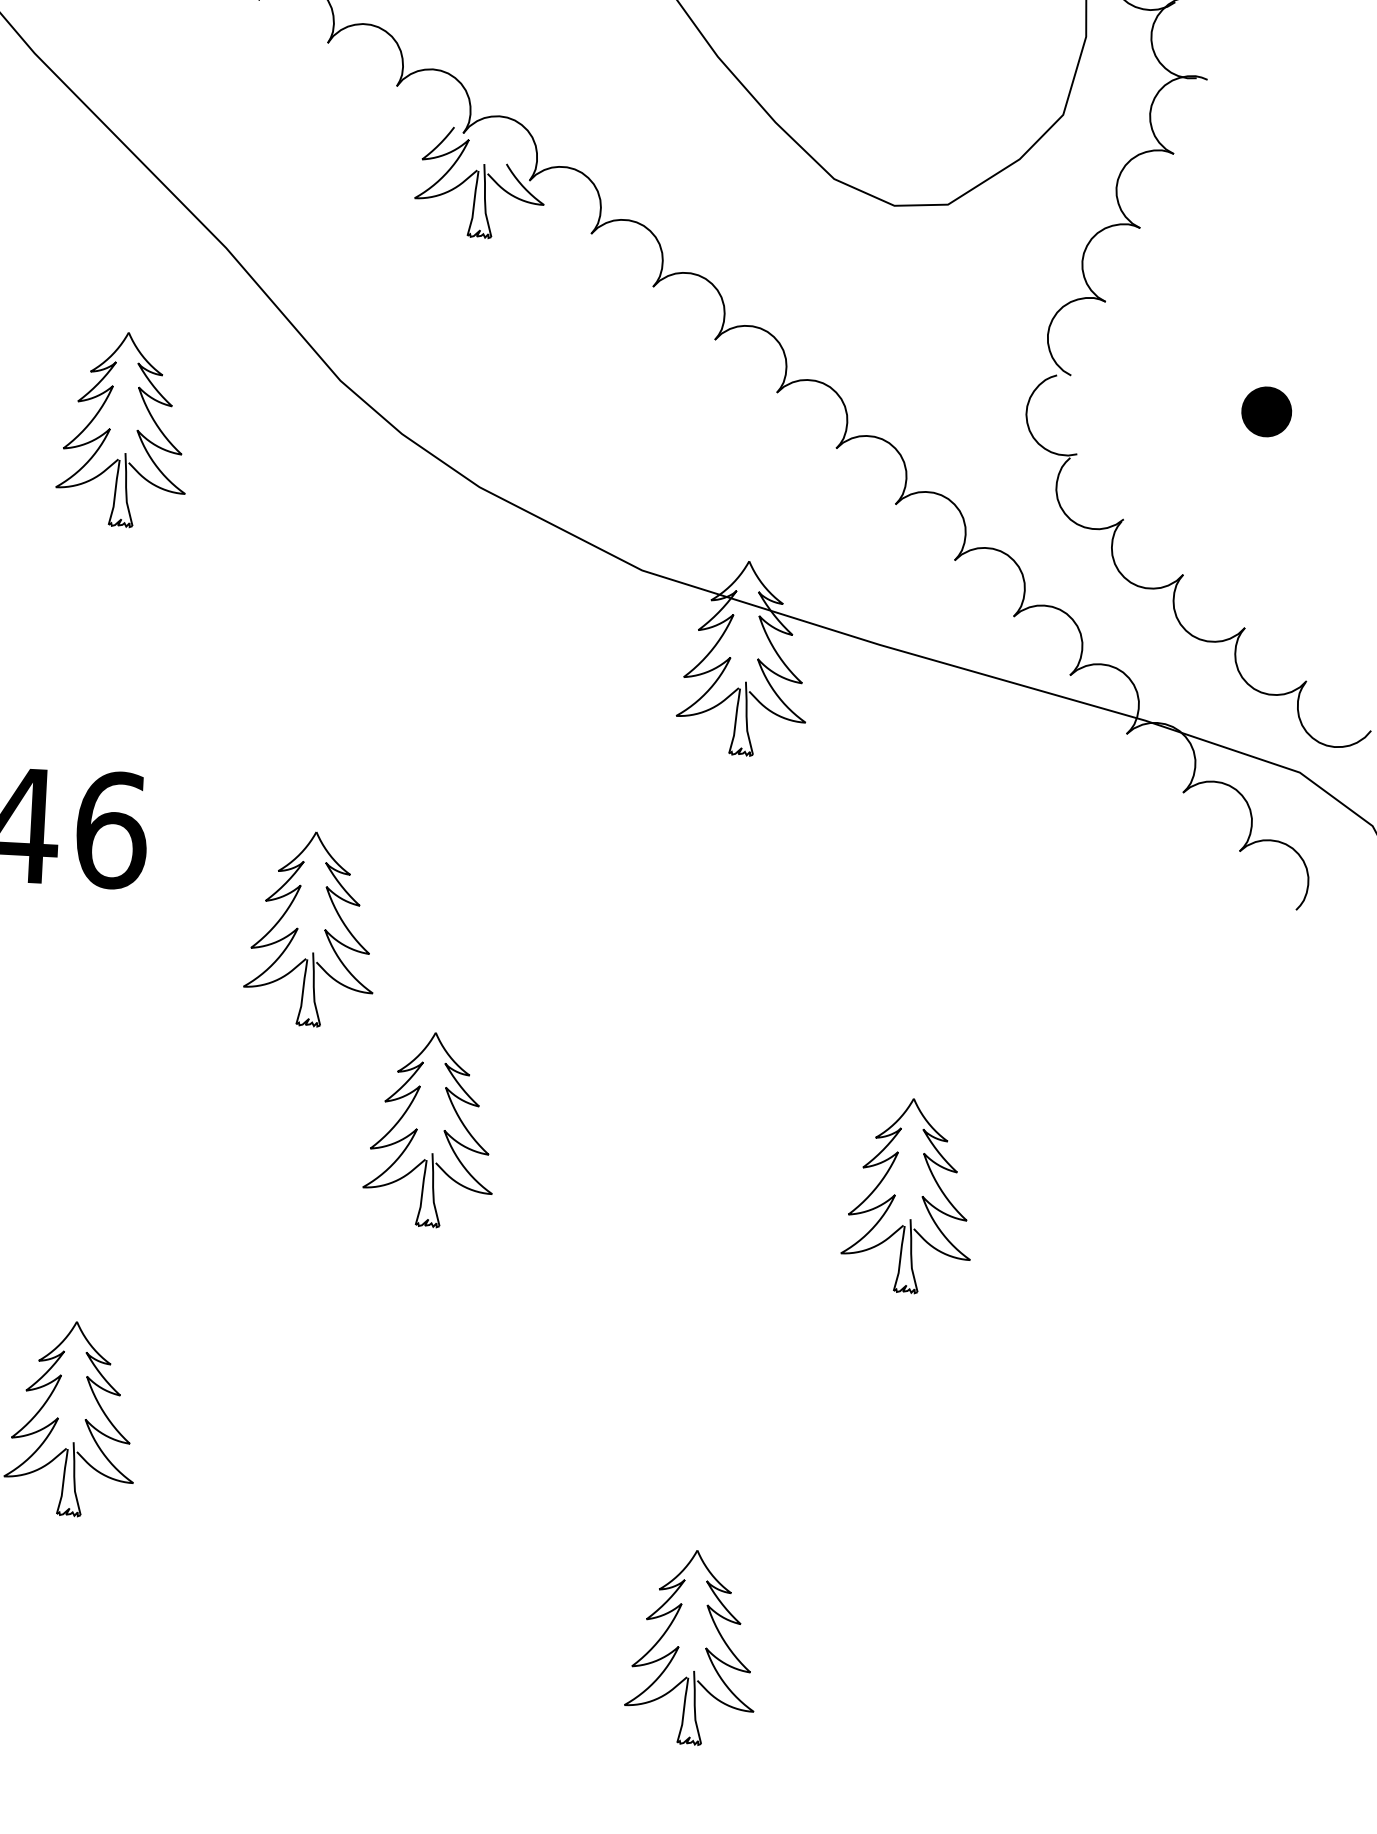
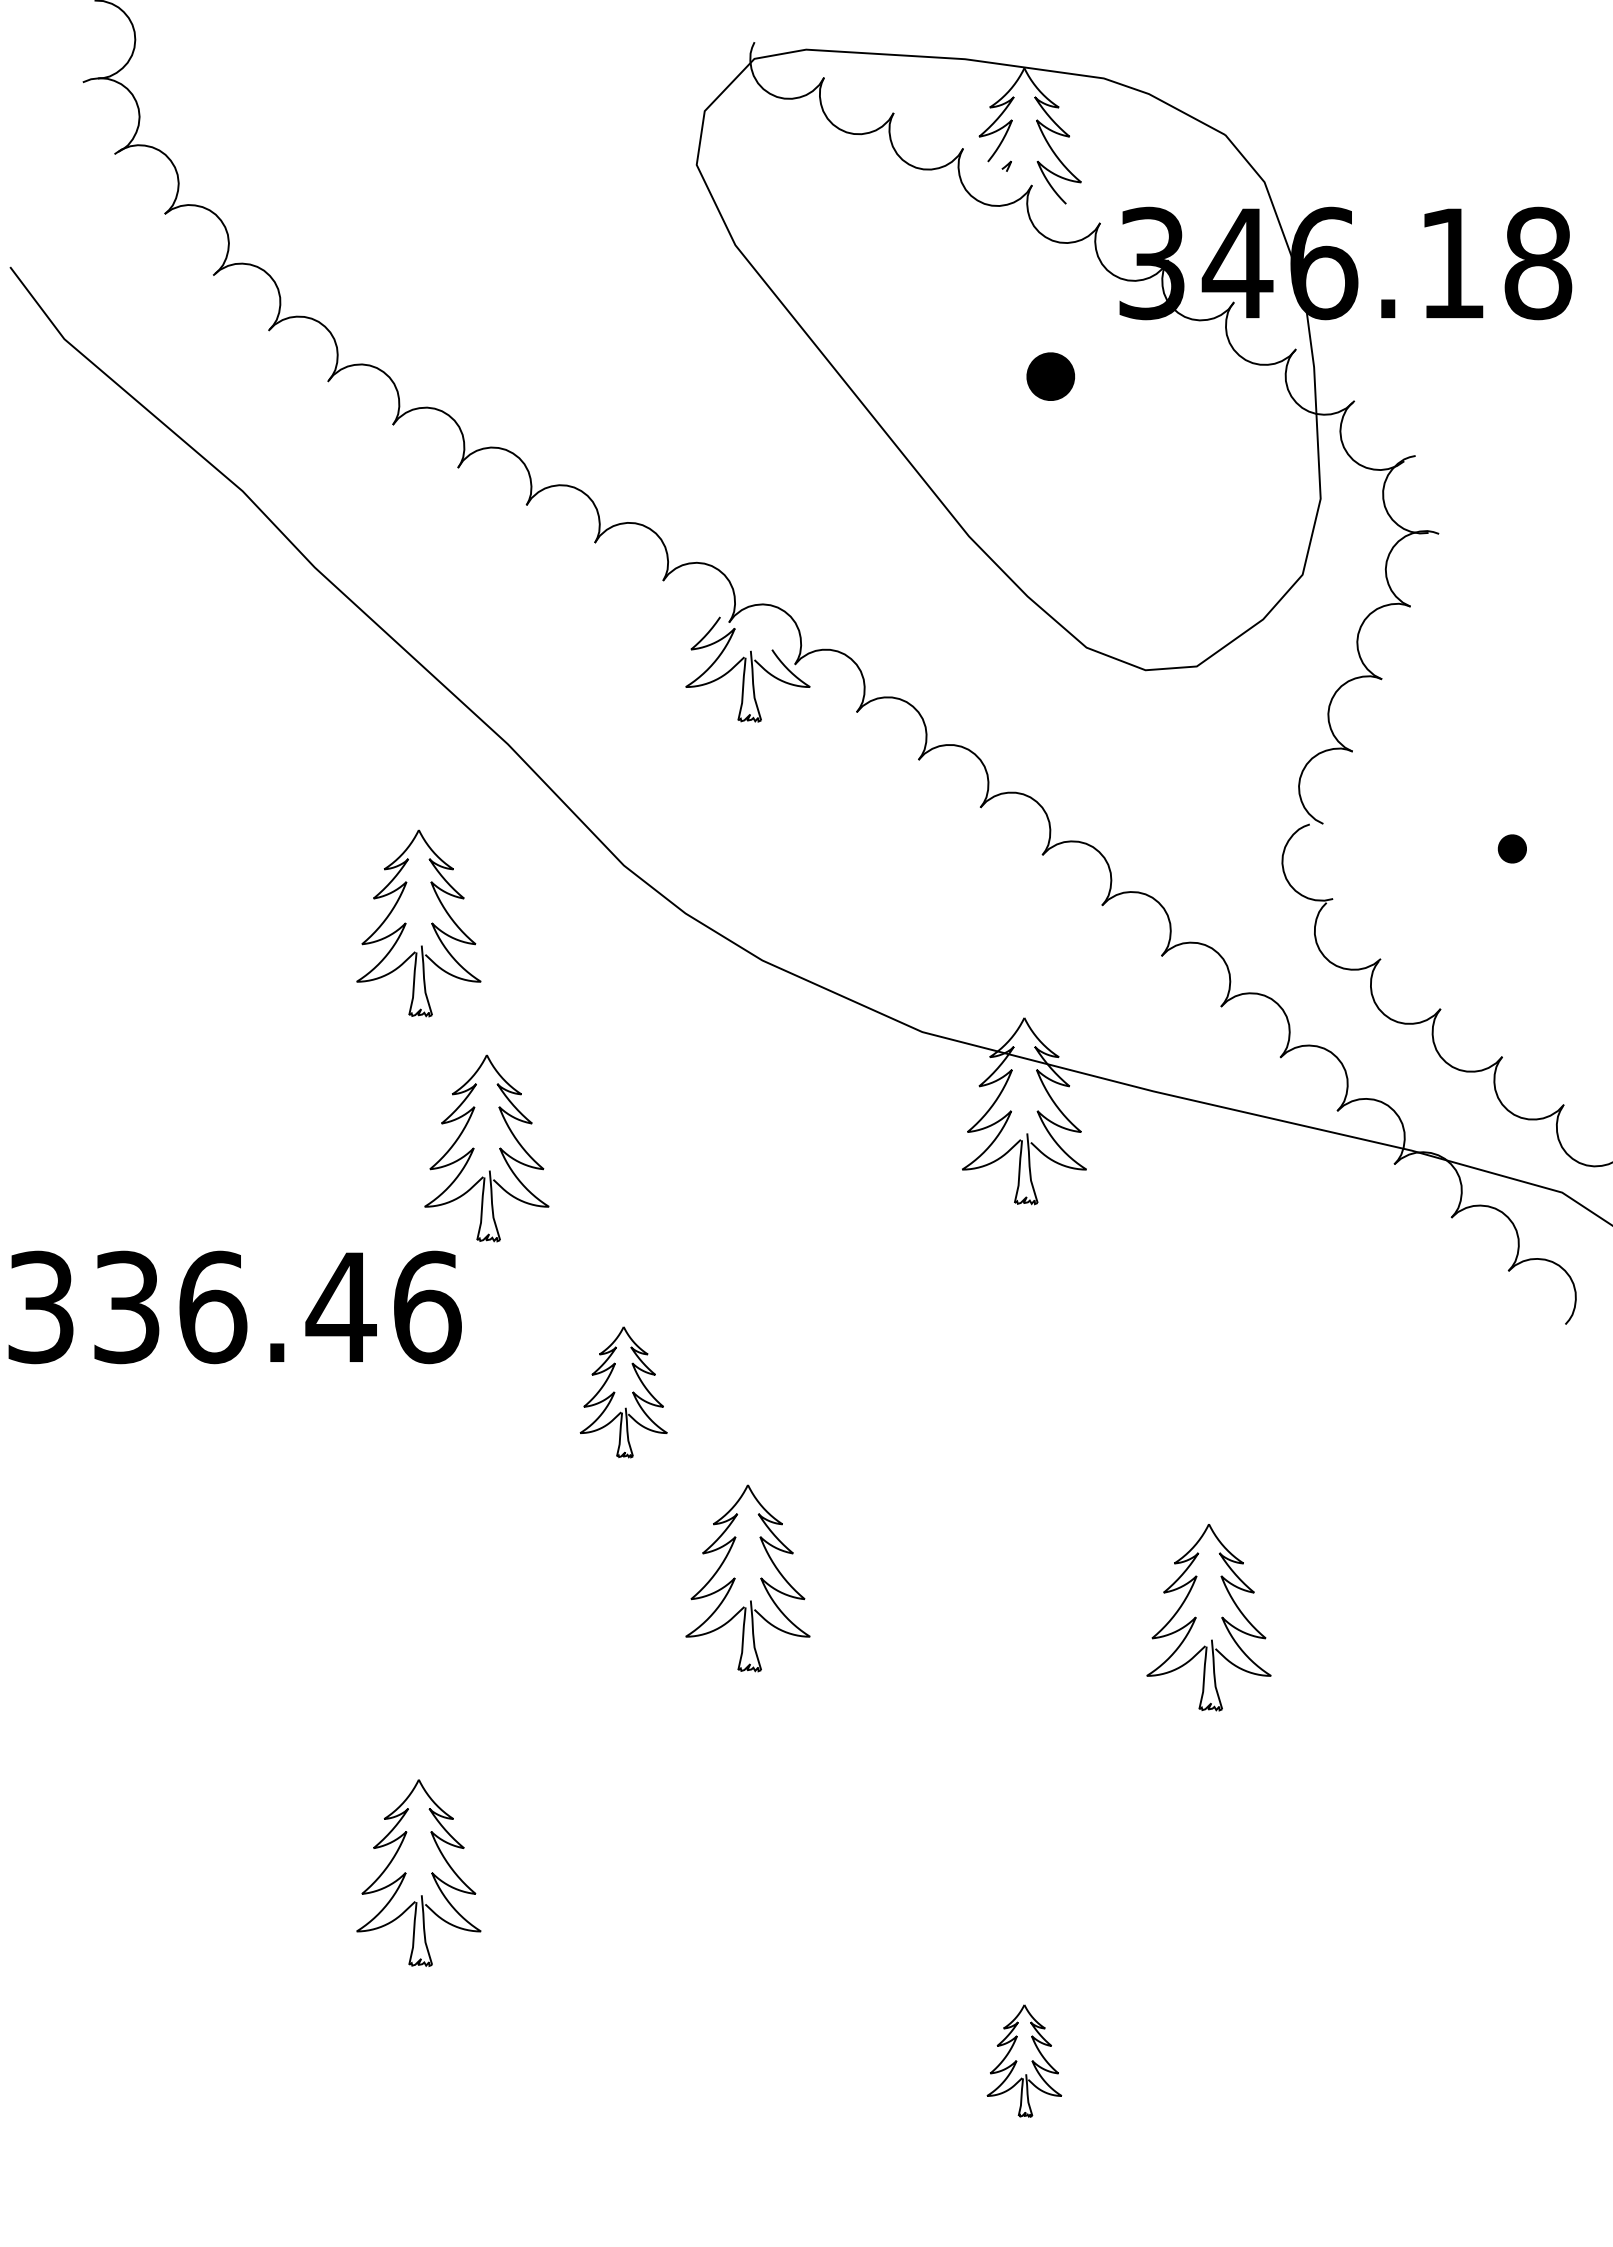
part: (1266, 411) -> (1512, 848), size x0.6
part: (169, 667) -> (474, 1148), added
part: (311, 929) -> (623, 1392), size x0.7
part: (692, 1647) -> (1024, 2060), size x0.6

